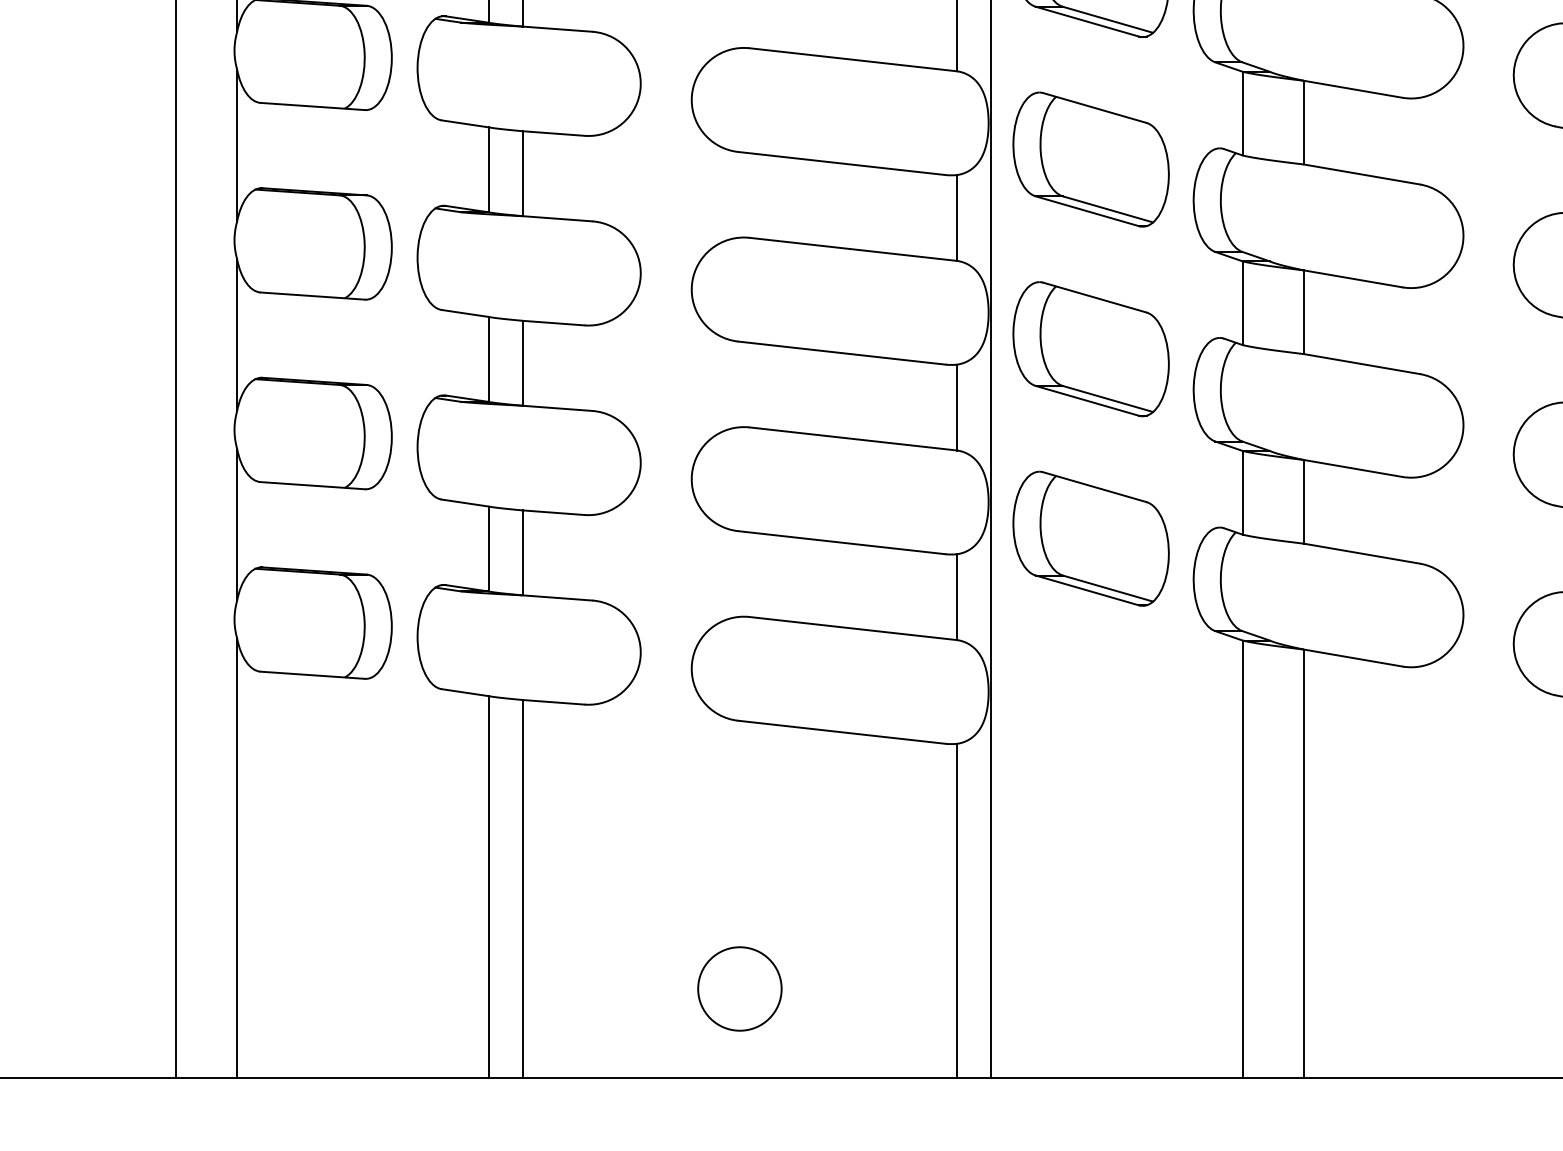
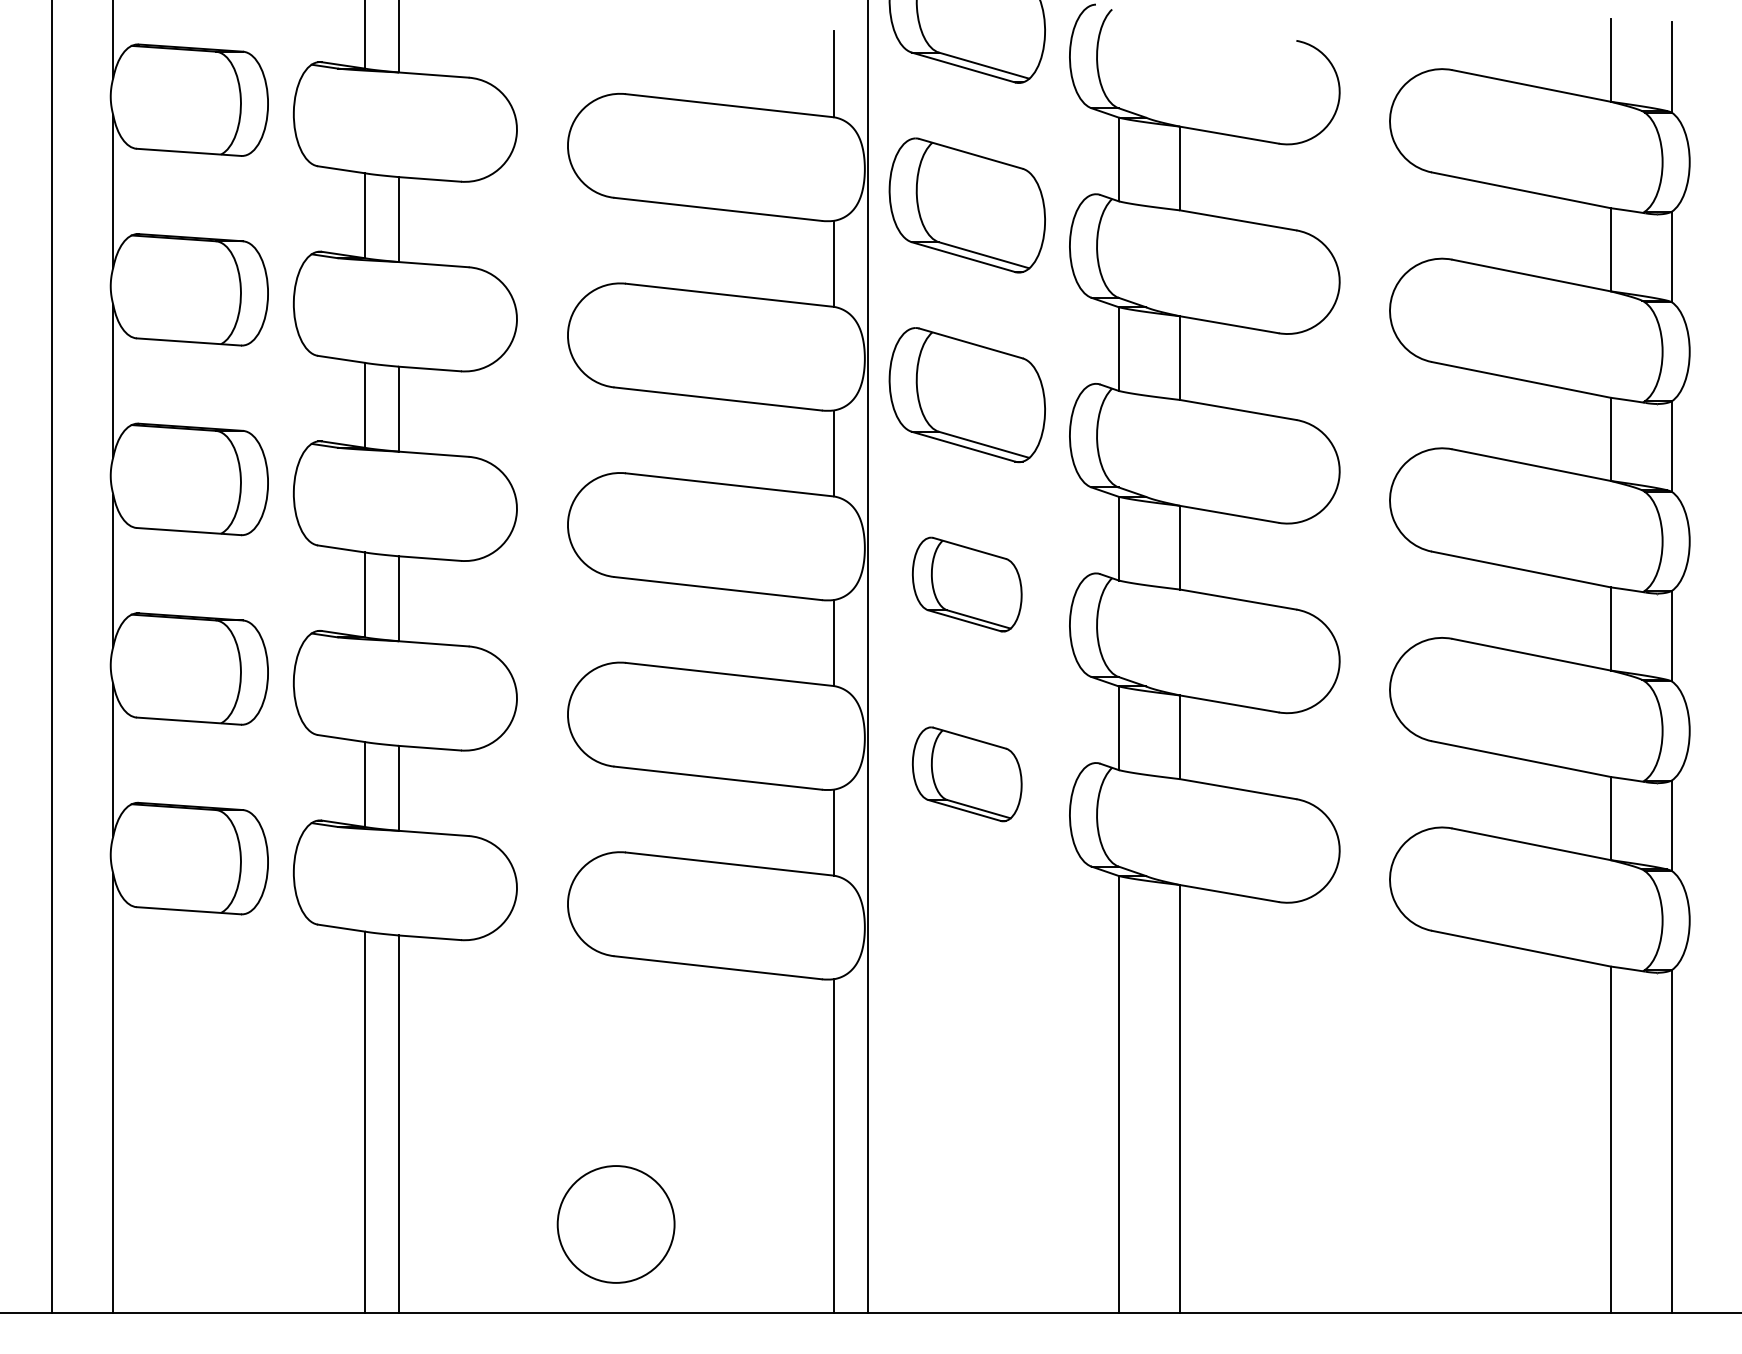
part: (1090, 349) -> (966, 584), size x0.7
part: (1090, 539) -> (966, 774), size x0.7
circle: (739, 989) -> (615, 1224), size x1.4

